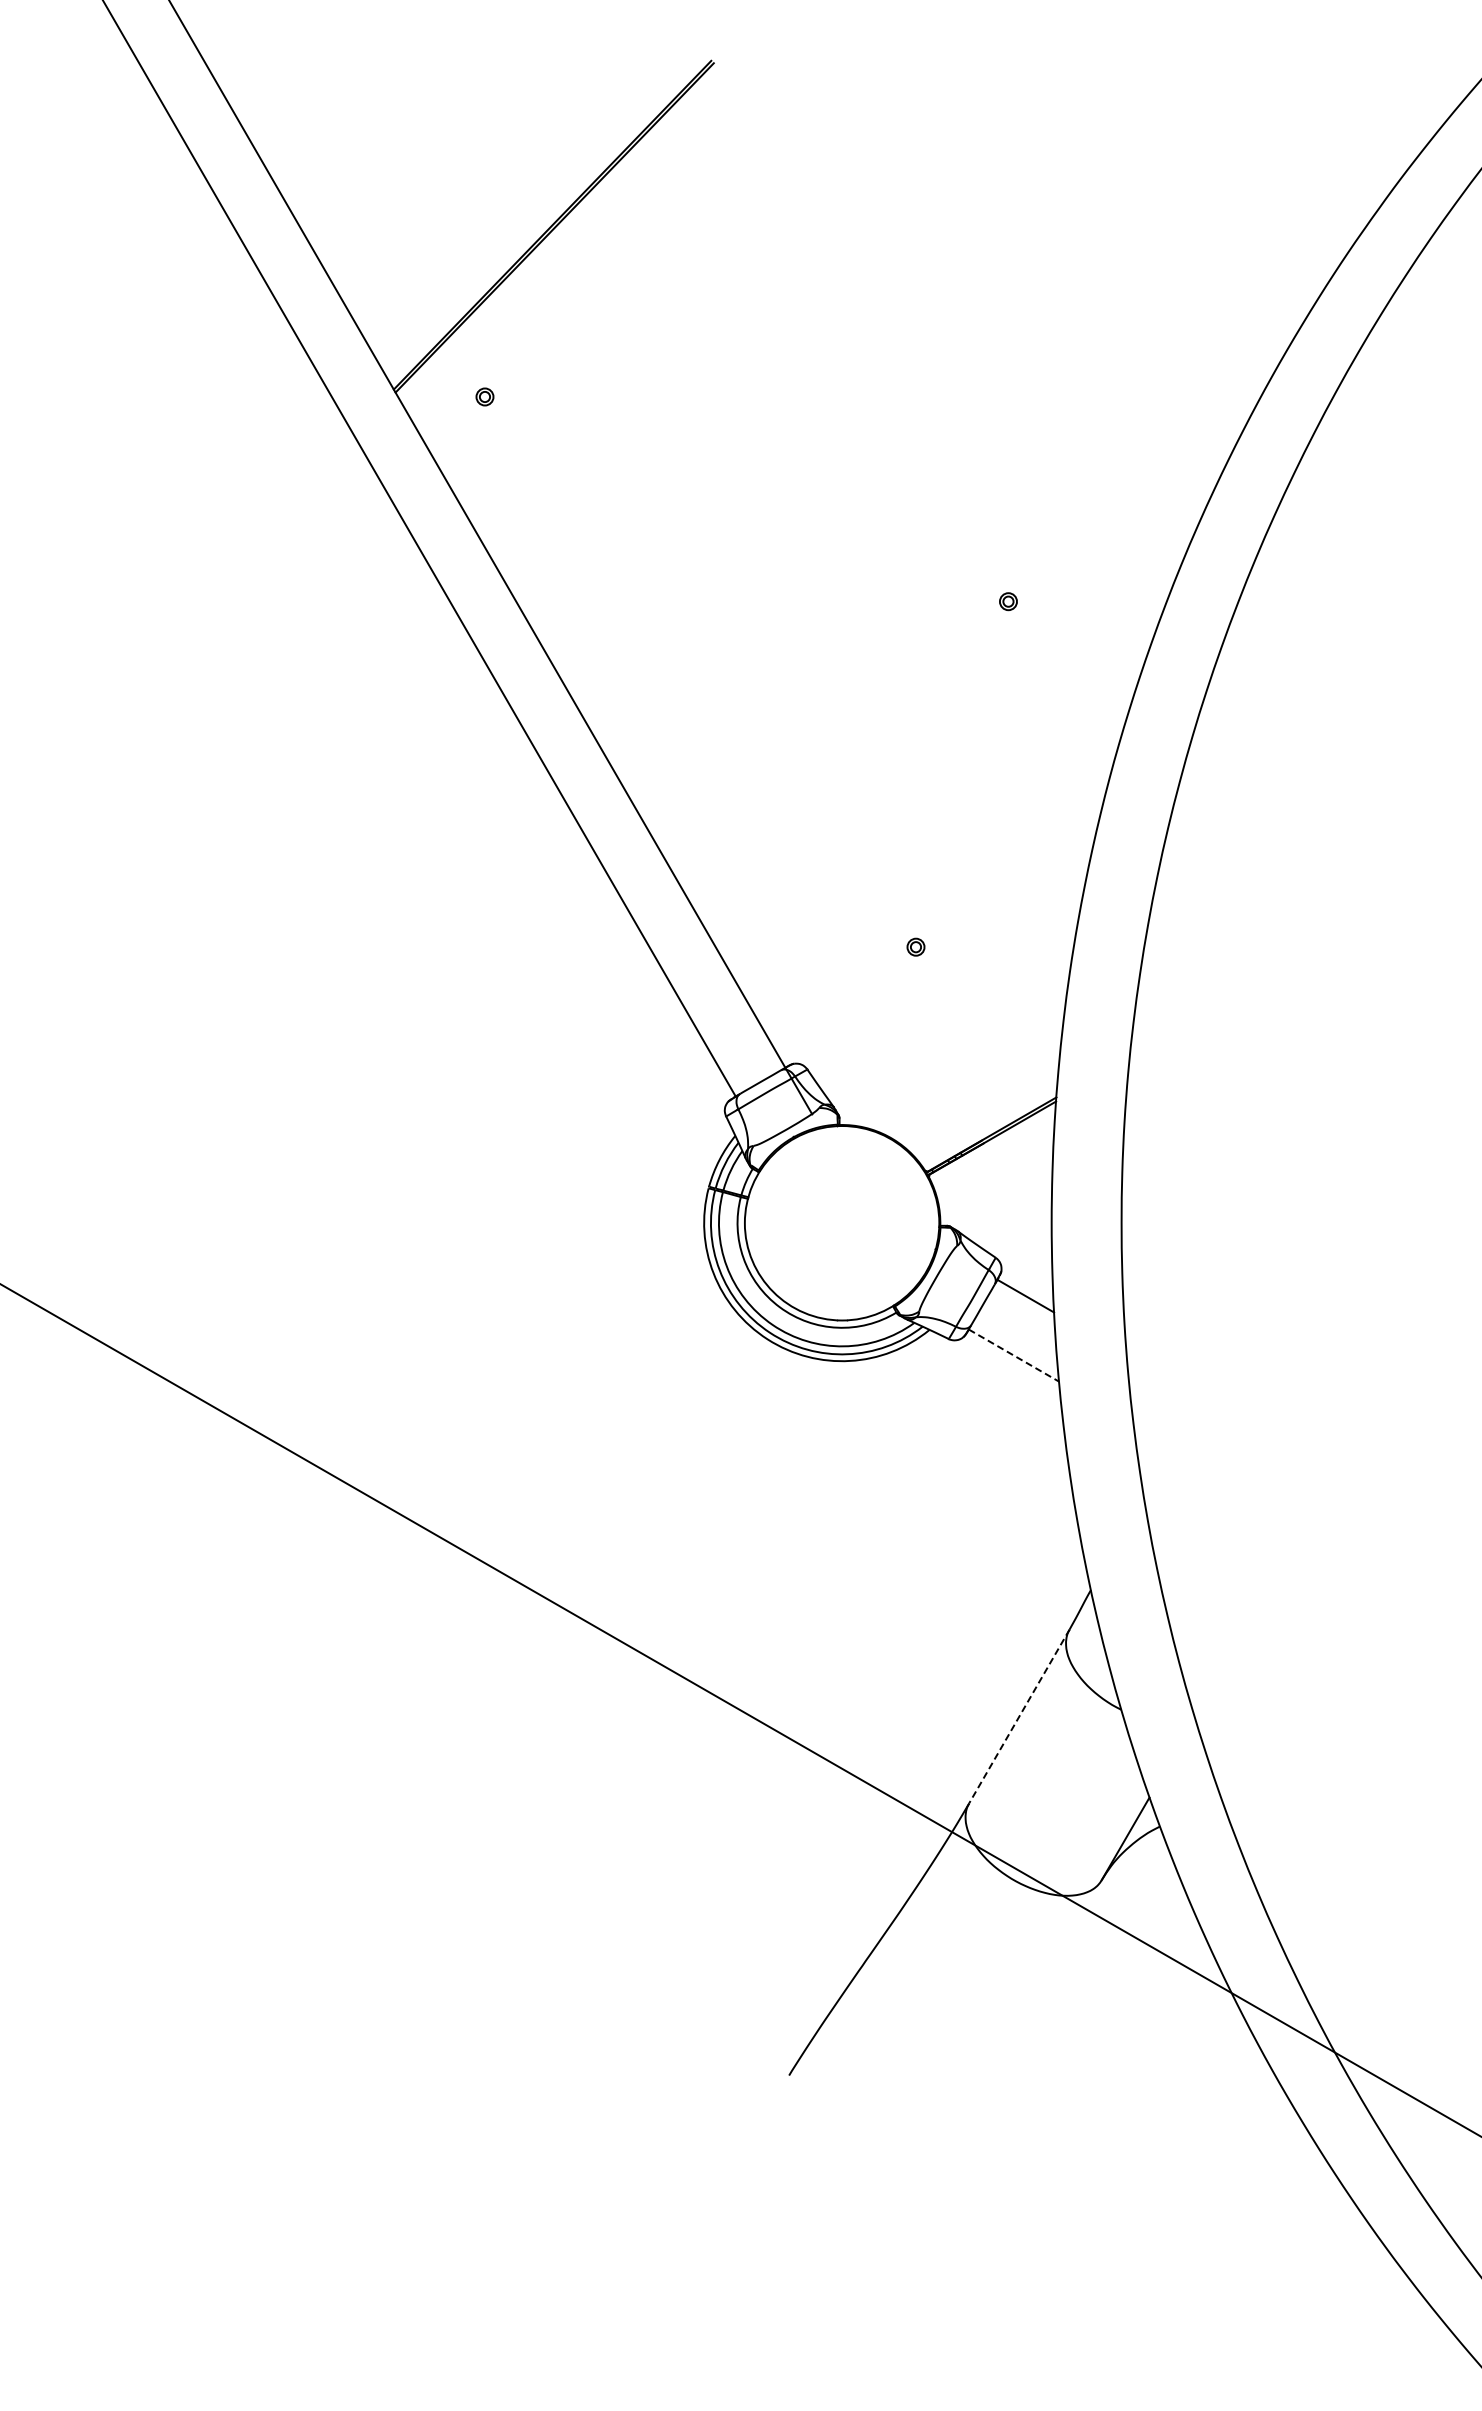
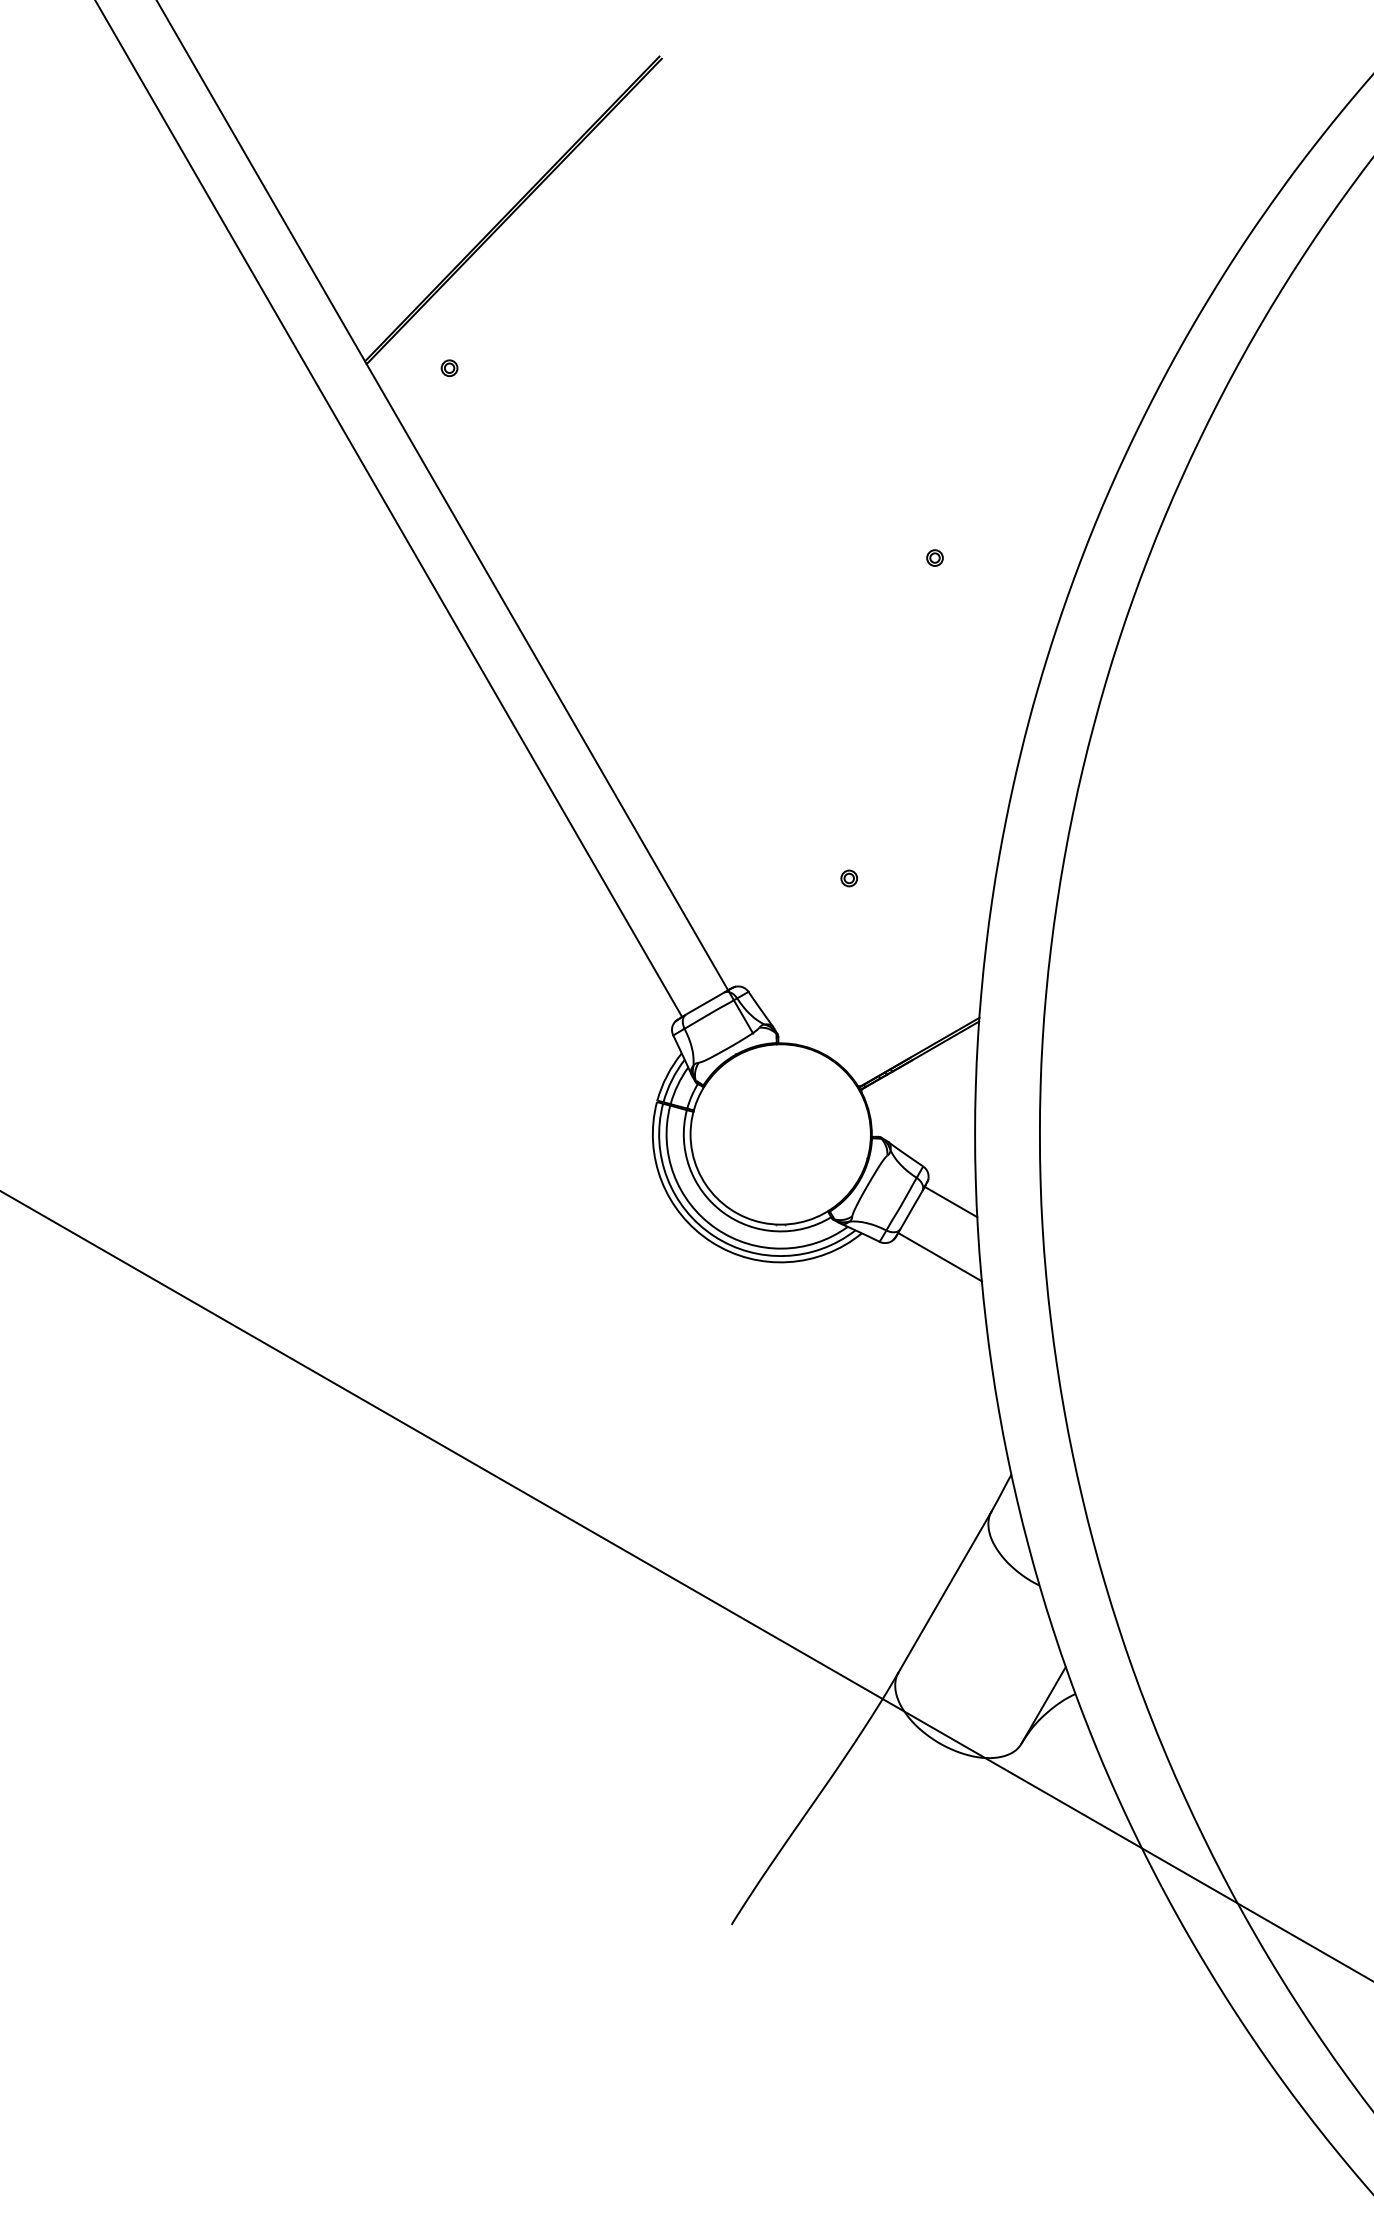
line: (1014, 1355) -> (940, 1257), dashed -> solid
line: (1019, 1716) -> (945, 1591), dashed -> solid

